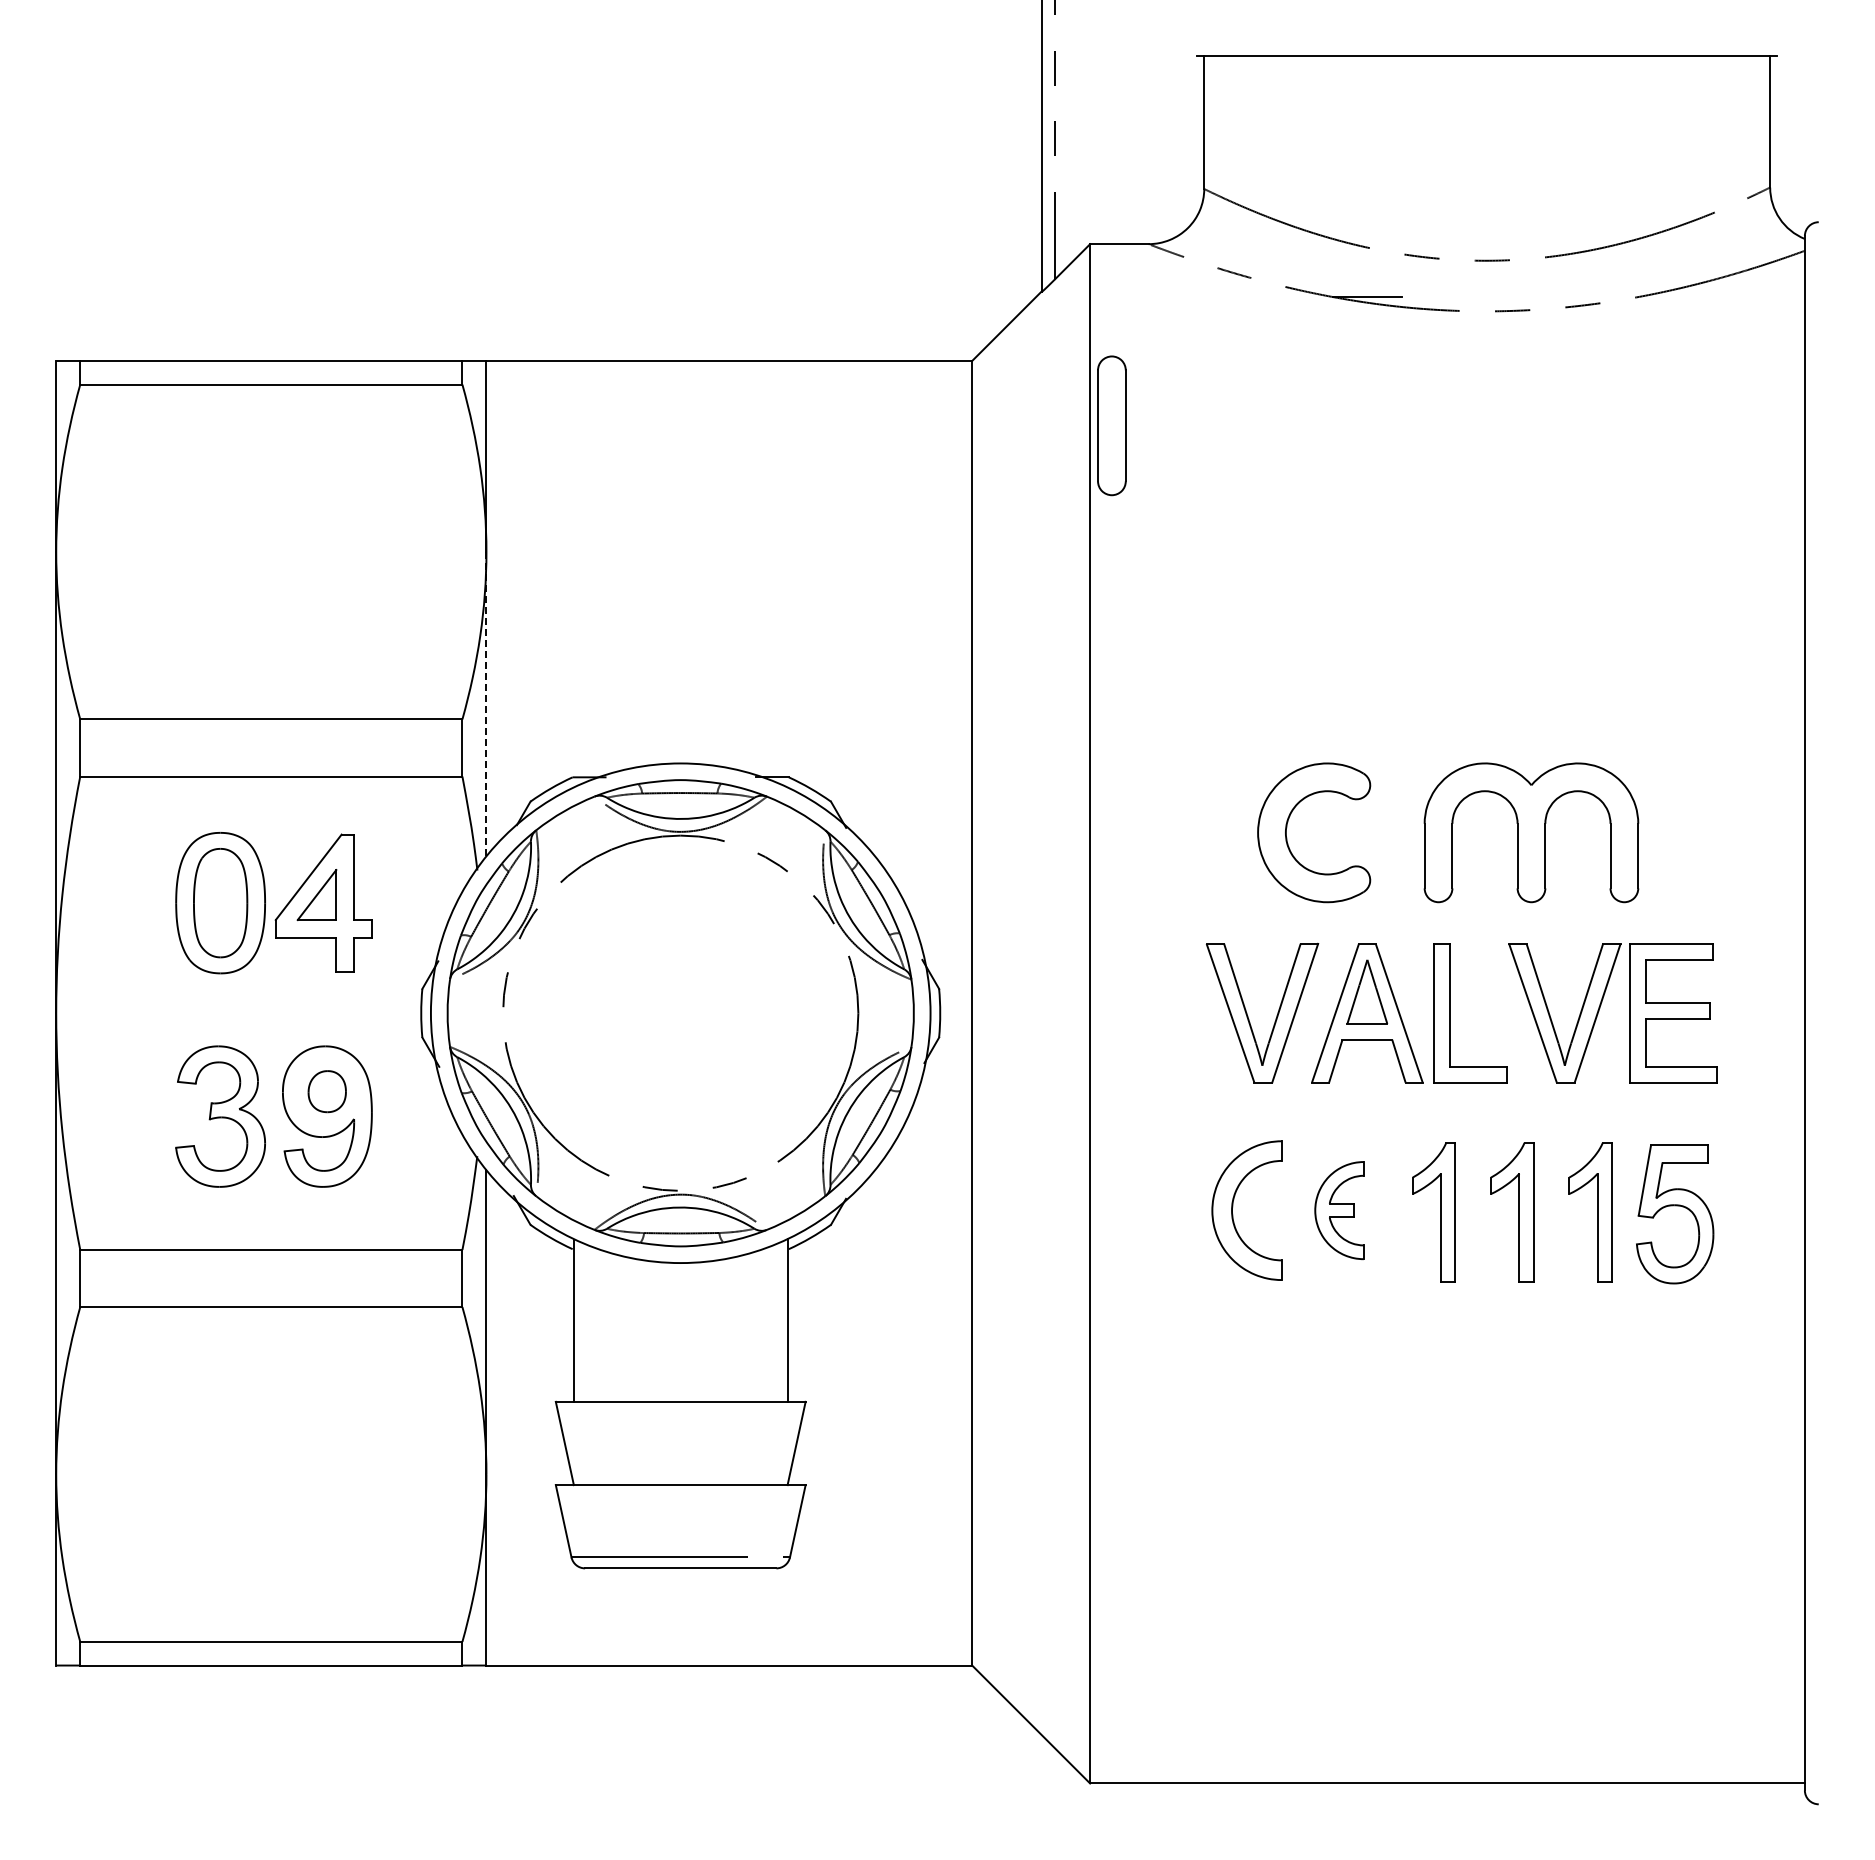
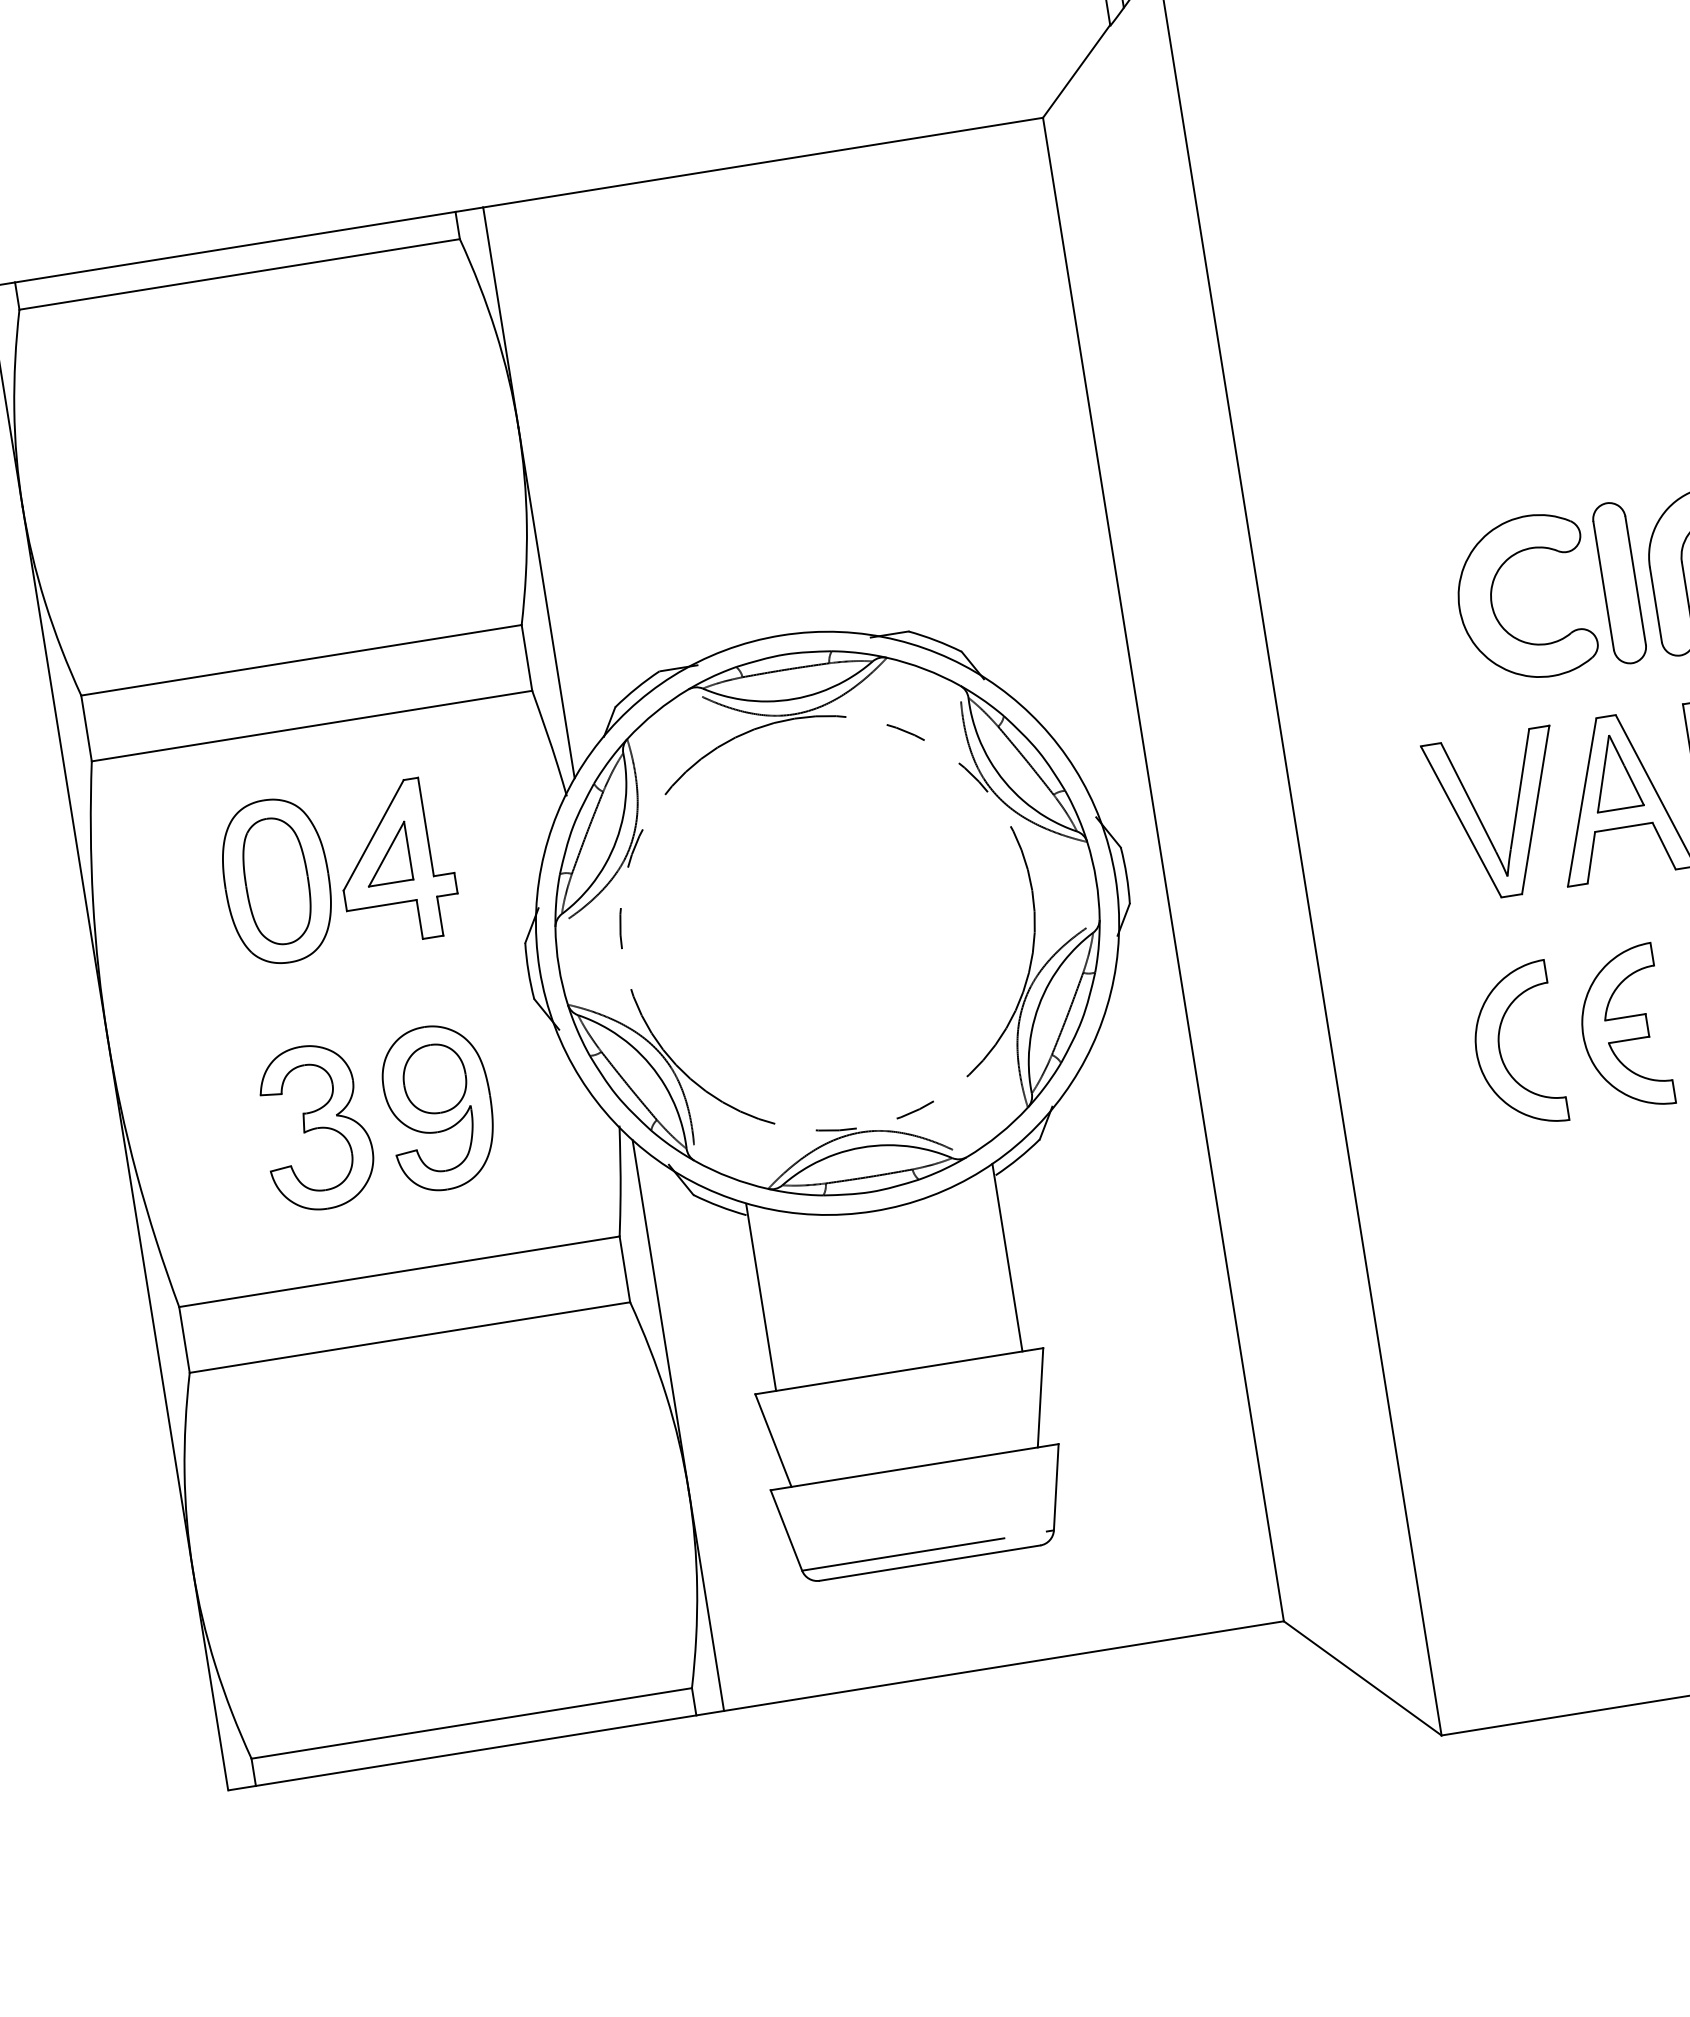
part: (1111, 425) -> (1619, 582), moved
line: (486, 704) -> (546, 603), dashed -> solid
part: (326, 1091) -> (433, 1078), size x1.43
part: (1339, 1210) -> (1623, 1029), size x1.43

